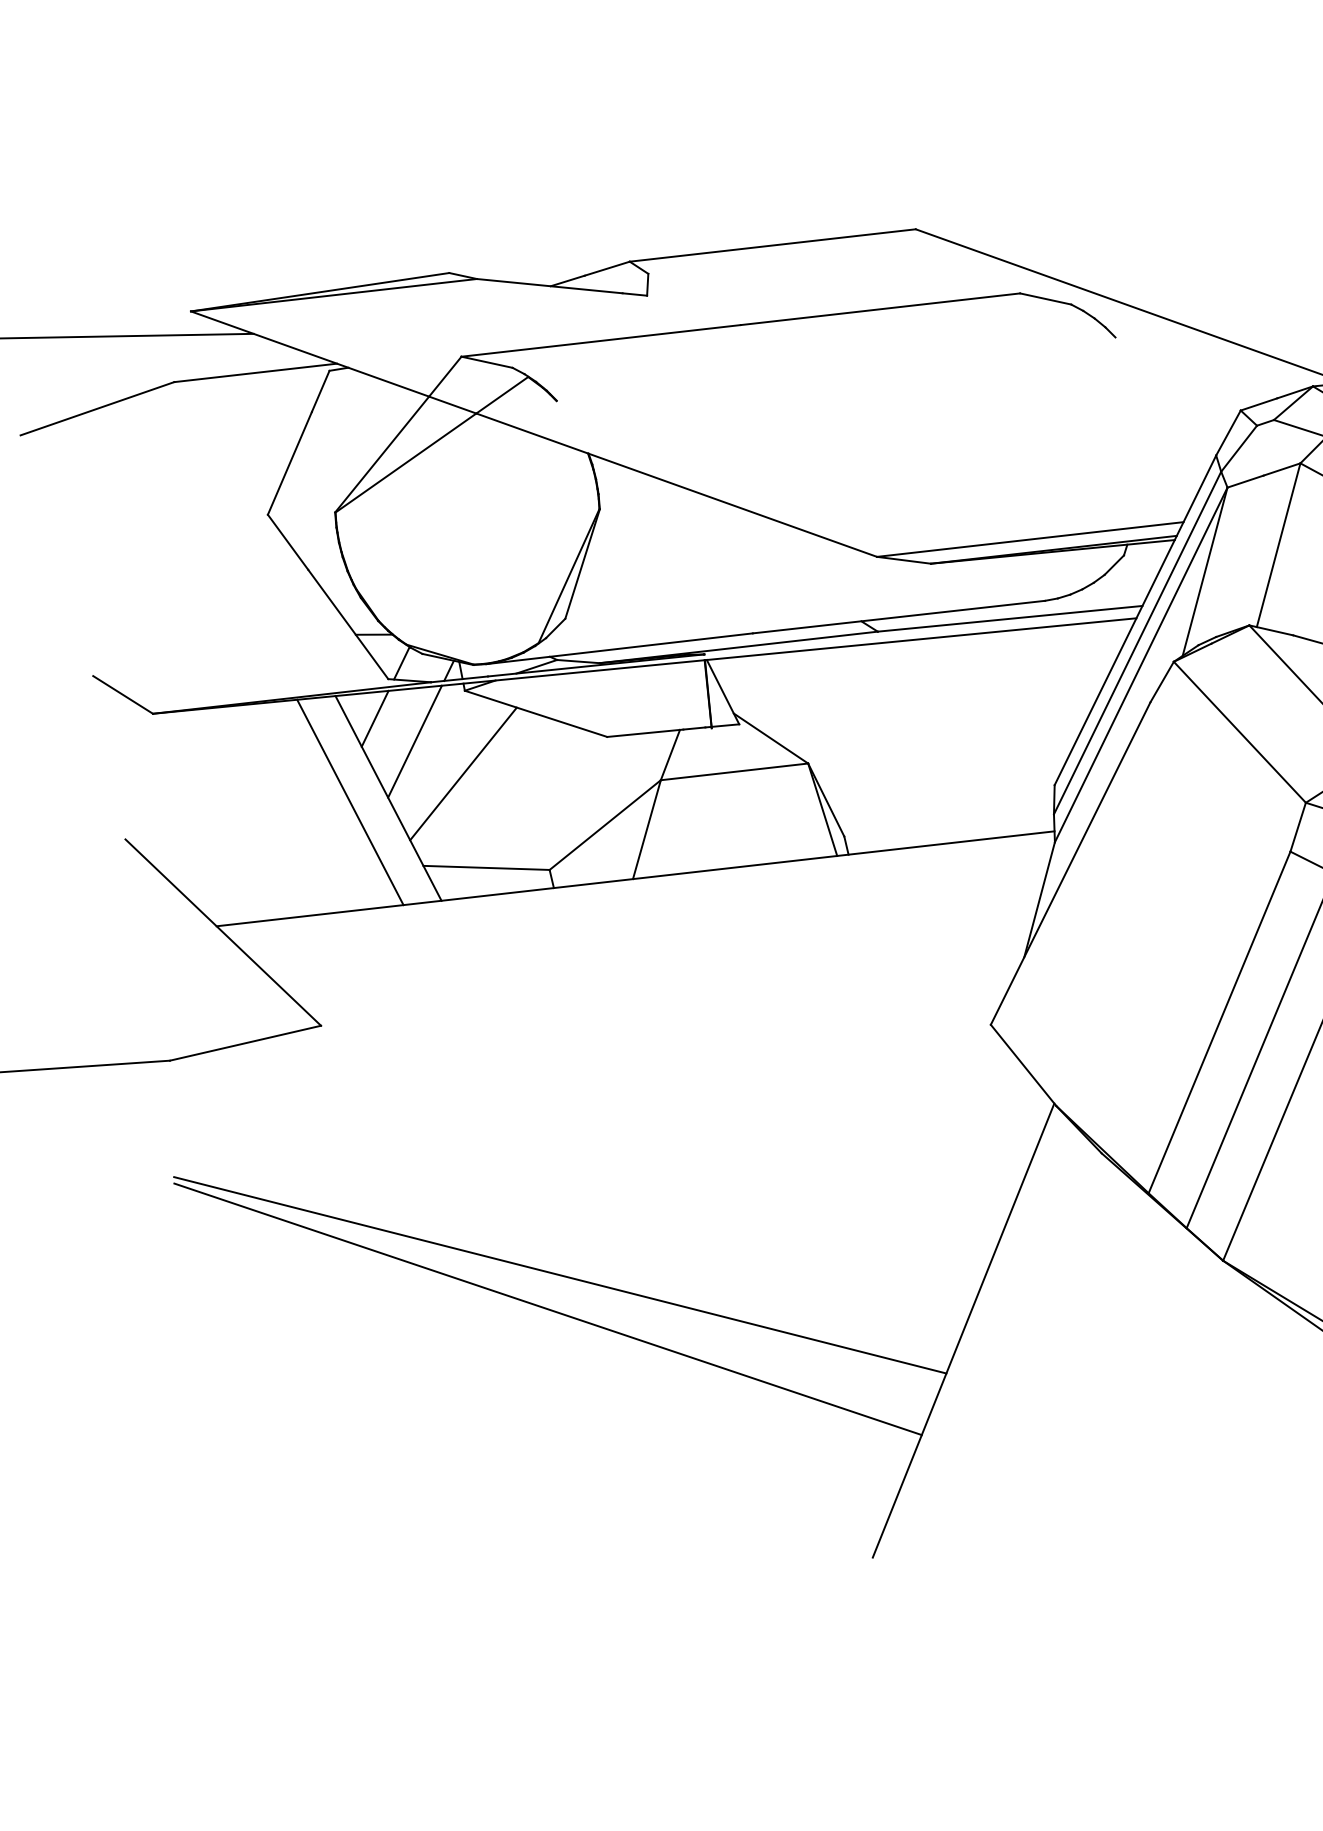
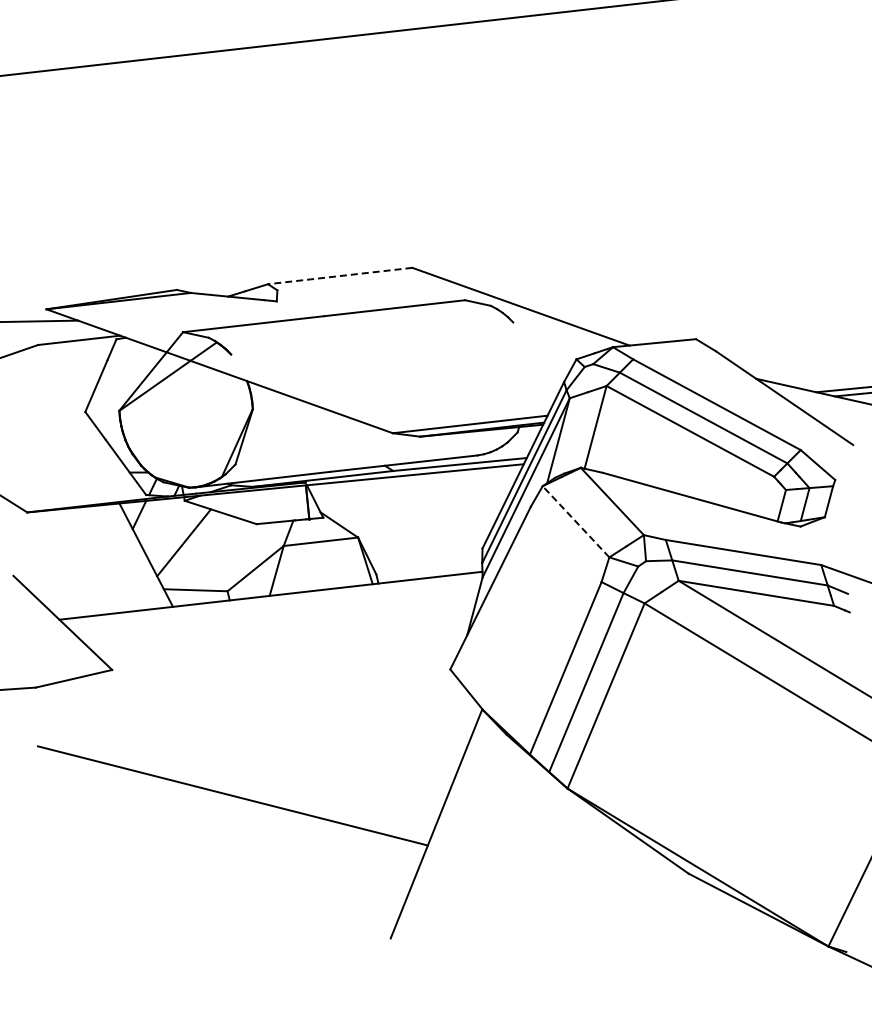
line: (773, 246) -> (340, 276), solid -> dashed
line: (1240, 731) -> (576, 521), solid -> dashed
line: (414, 741) -> (159, 526), removed
line: (349, 803) -> (126, 557), removed
line: (547, 1308) -> (226, 812), removed

